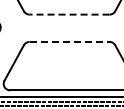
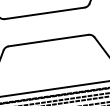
line: (69, 14) -> (44, 13), dashed -> solid
line: (69, 41) -> (48, 40), dashed -> solid

